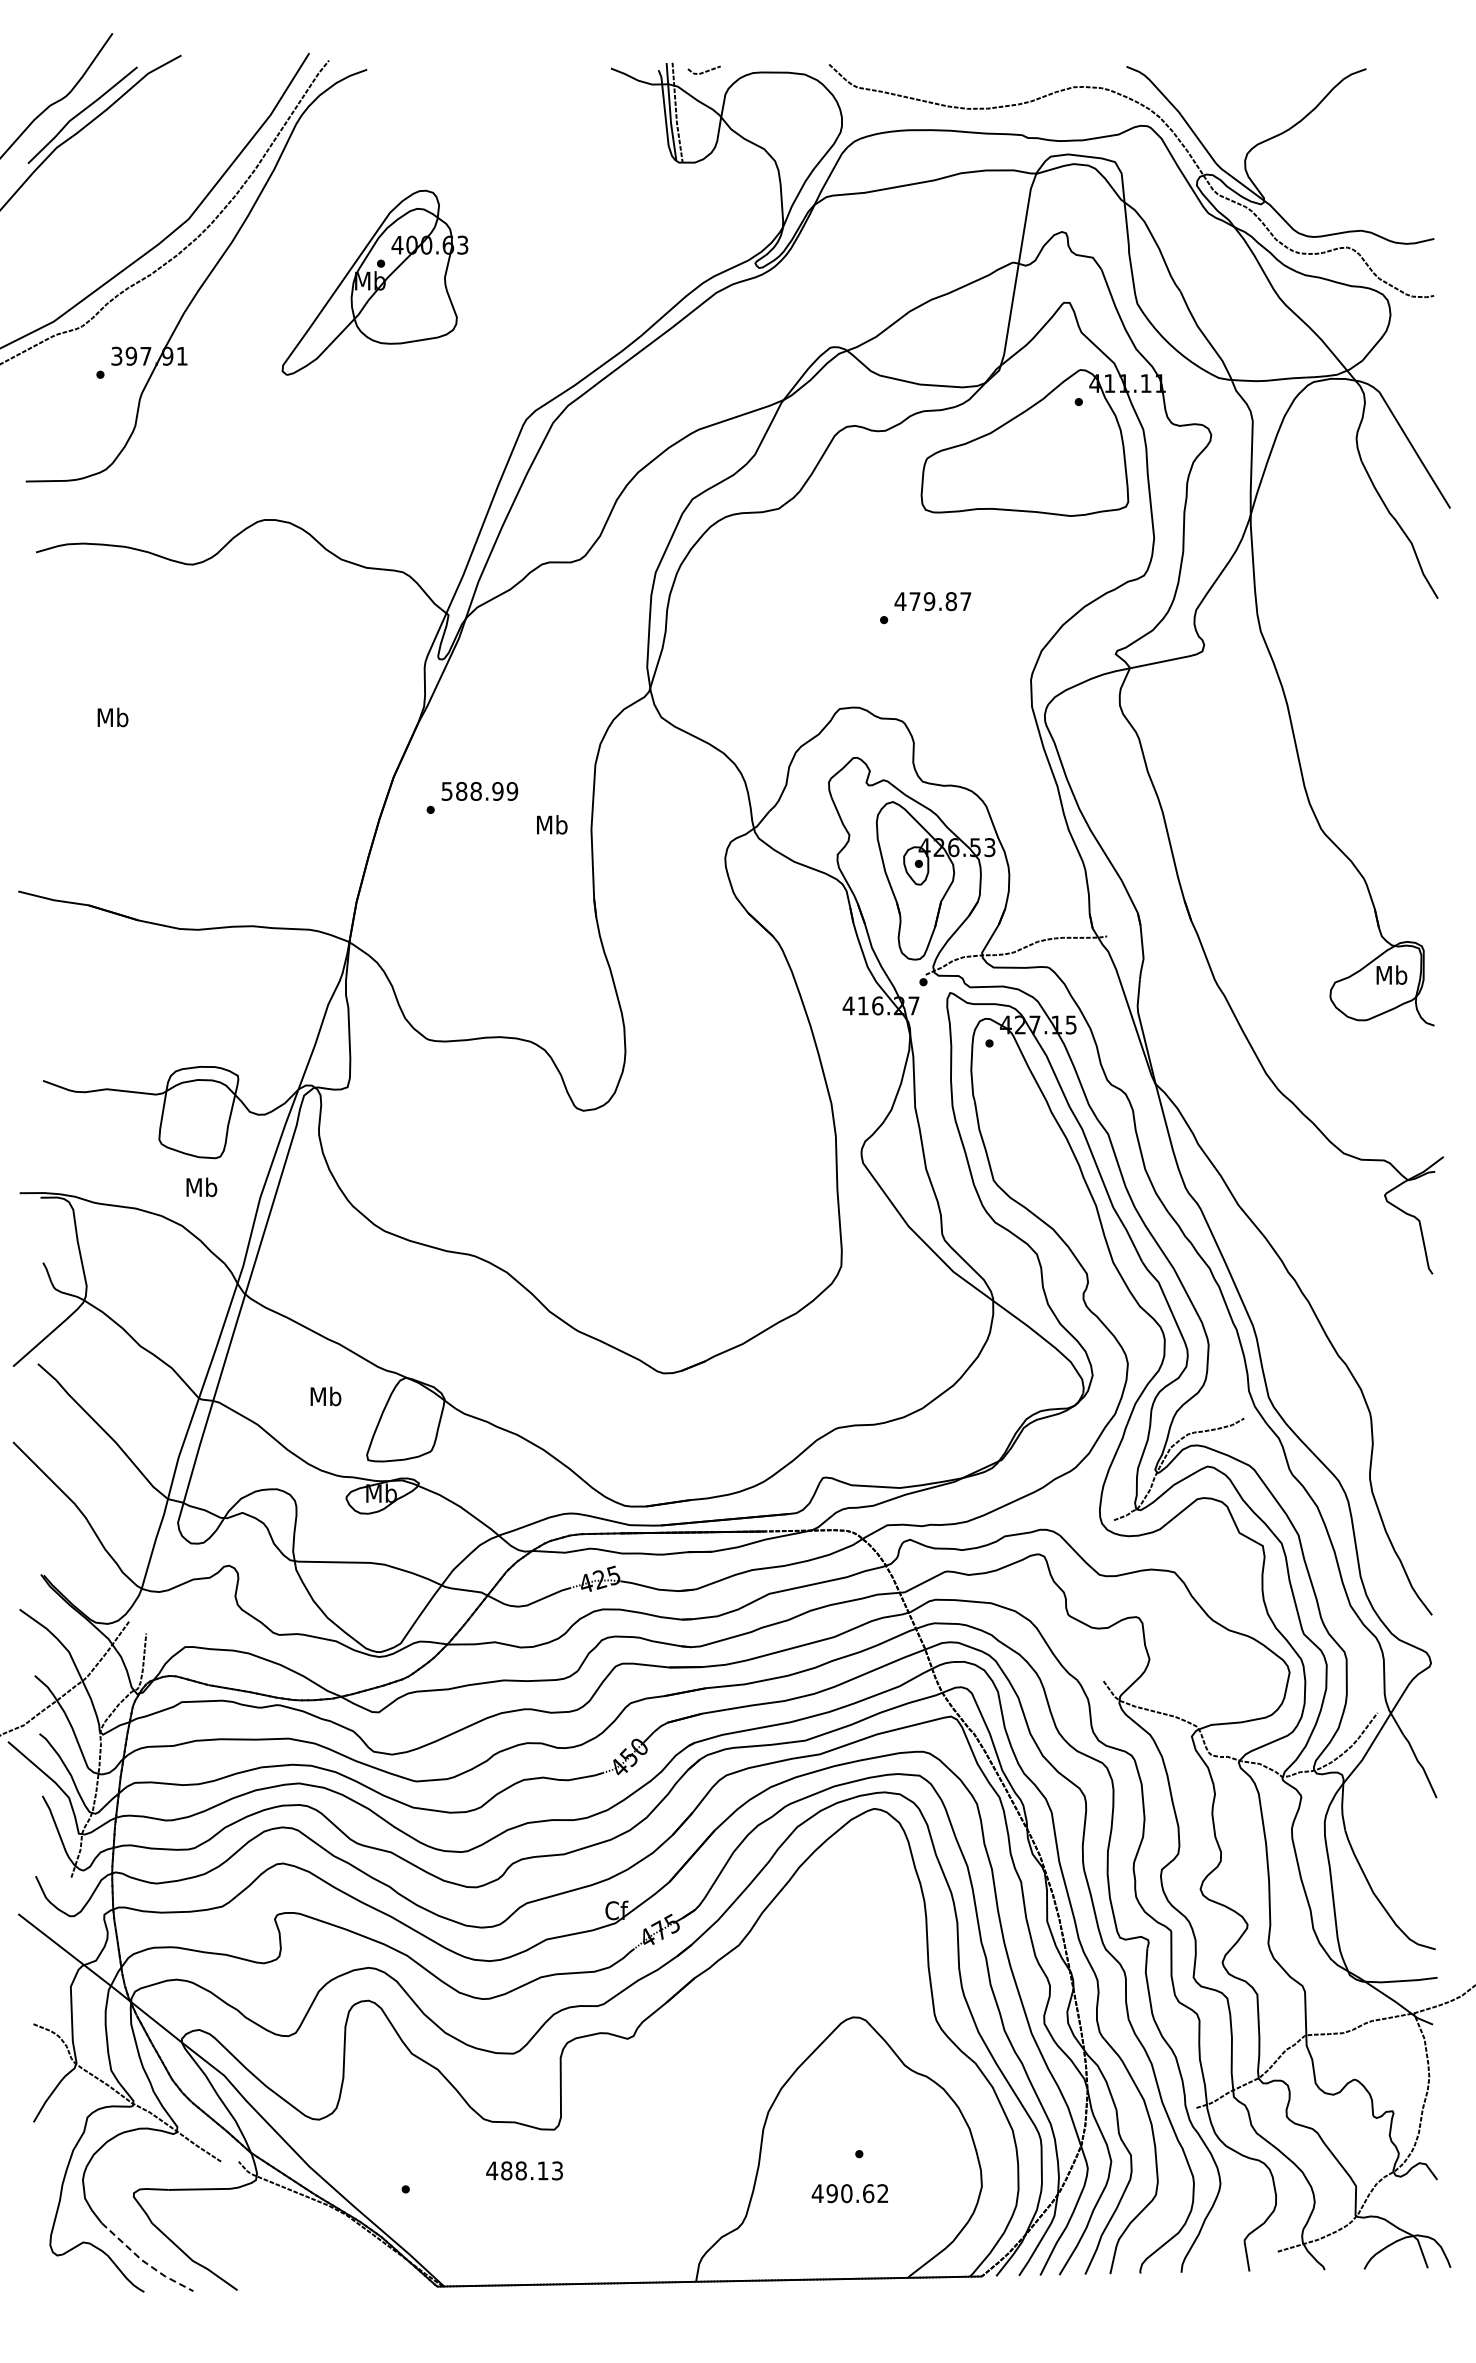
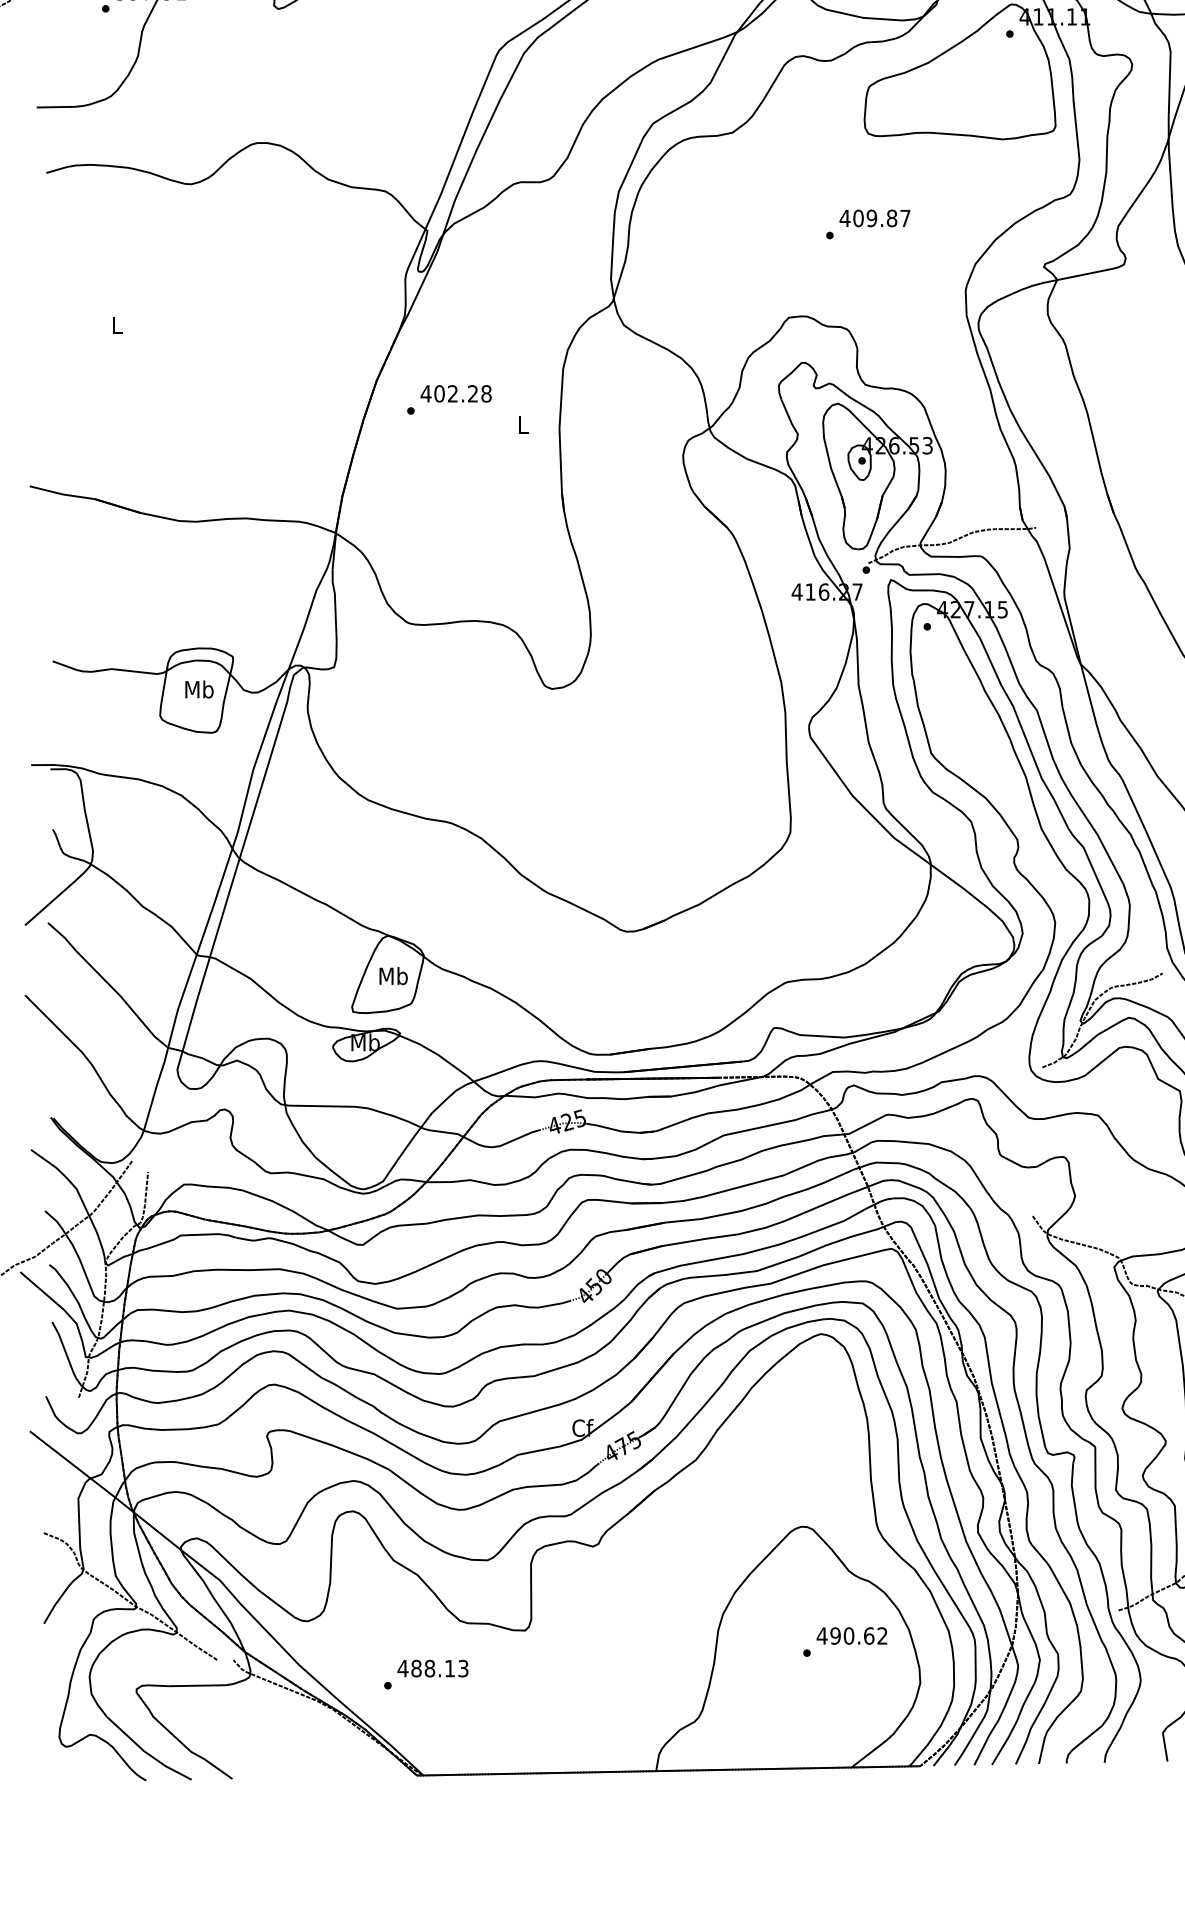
text: (914, 601) -> (858, 218), 479.87 -> 409.87
text: (112, 717) -> (116, 325), Mb -> L
text: (479, 791) -> (456, 393), 588.99 -> 402.28
text: (552, 824) -> (523, 424), Mb -> L
text: (201, 1187) -> (199, 689), moved
text: (325, 1396) -> (393, 976), moved
text: (524, 2170) -> (432, 1668), moved
text: (849, 2193) -> (851, 1635), moved
line: (144, 2261) -> (146, 1752), dashed -> solid

